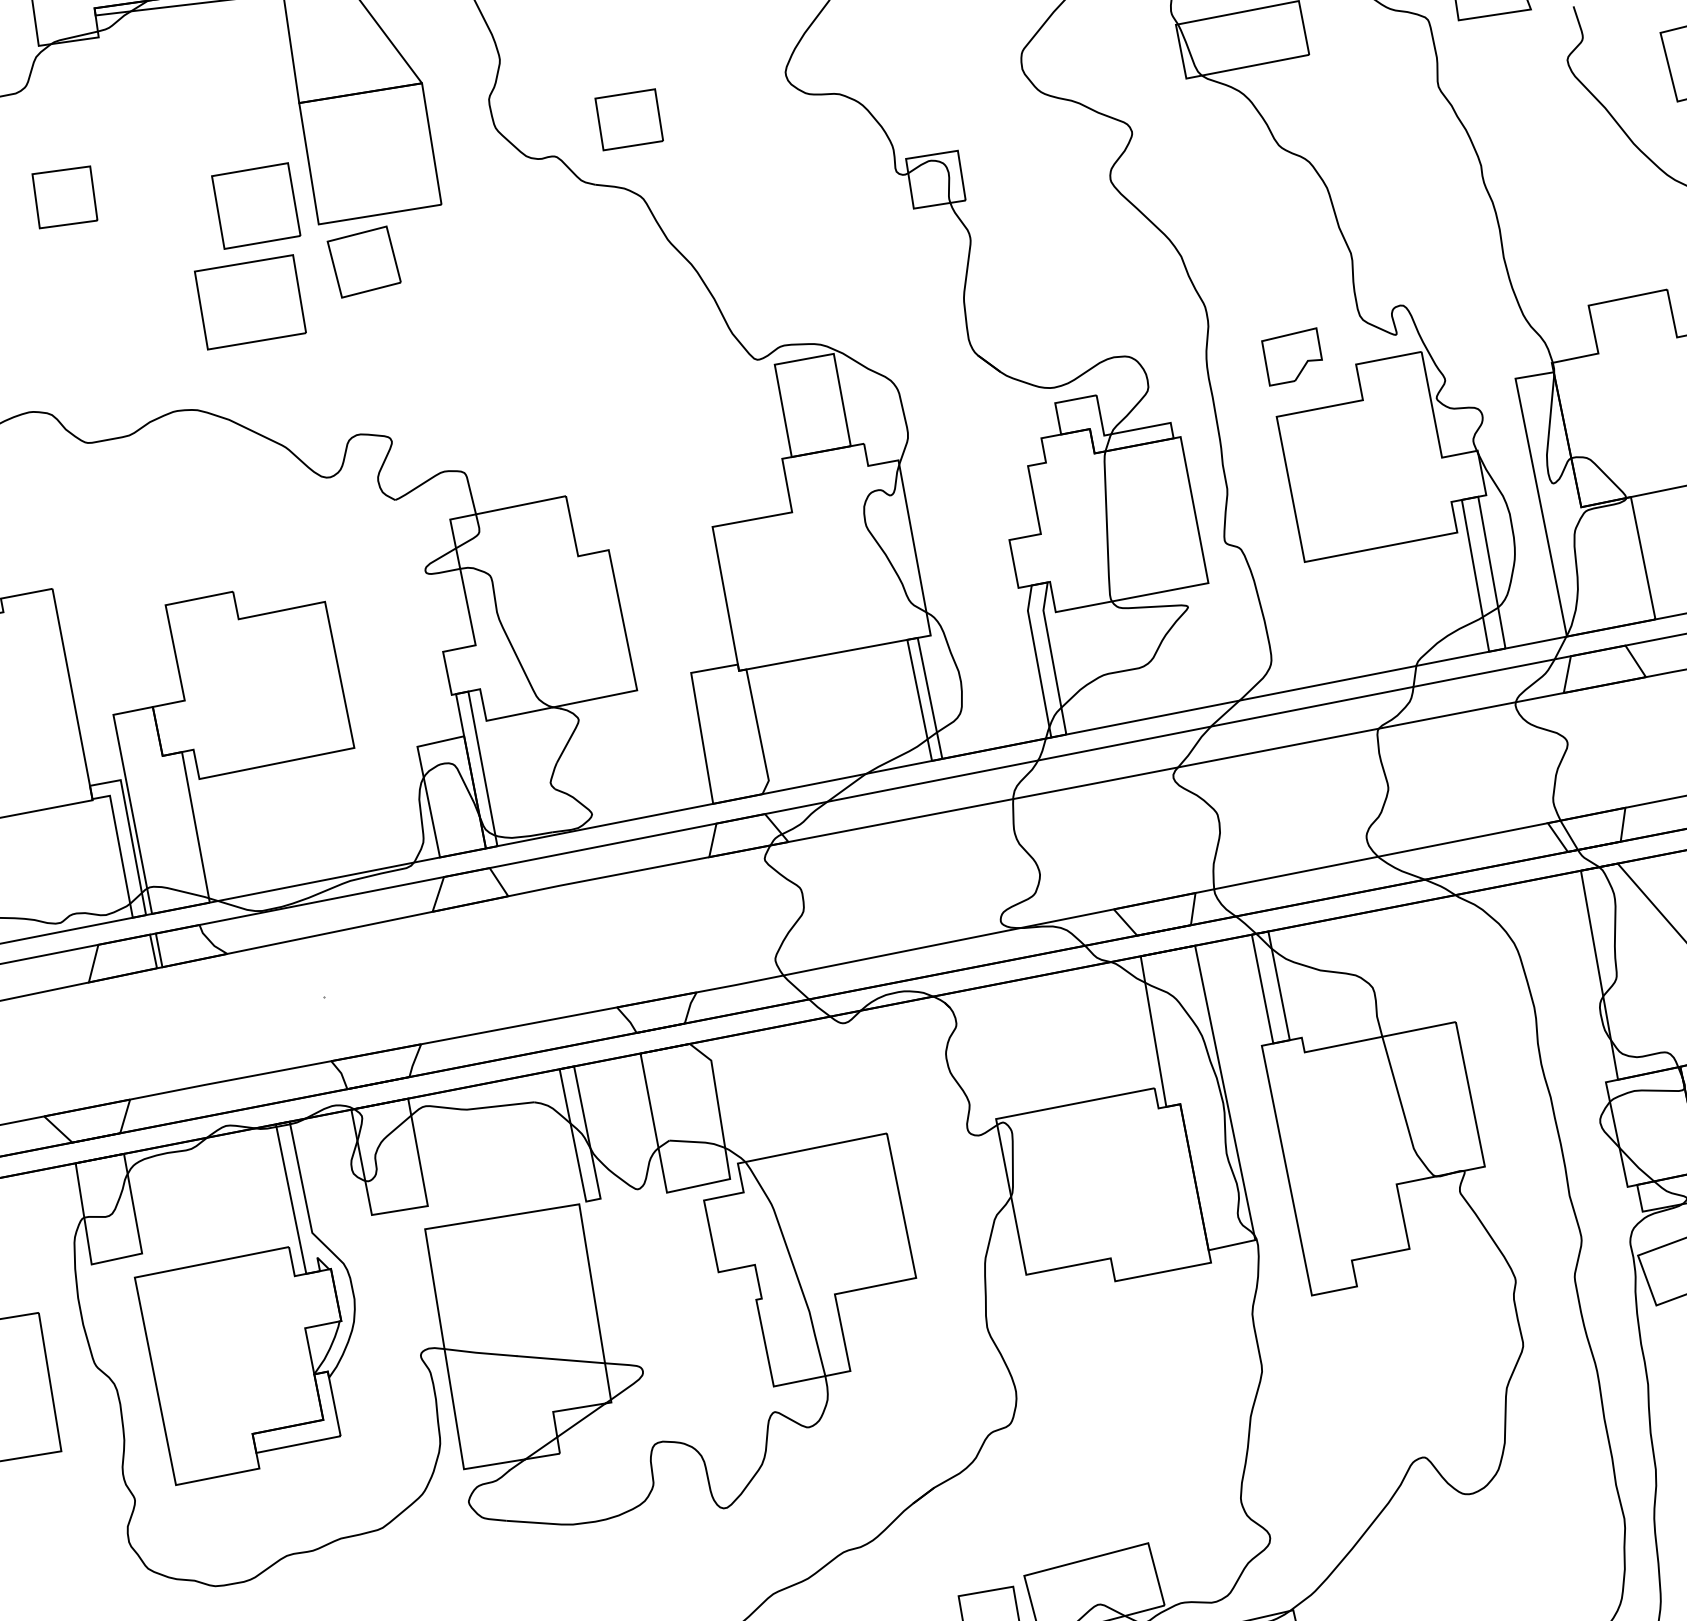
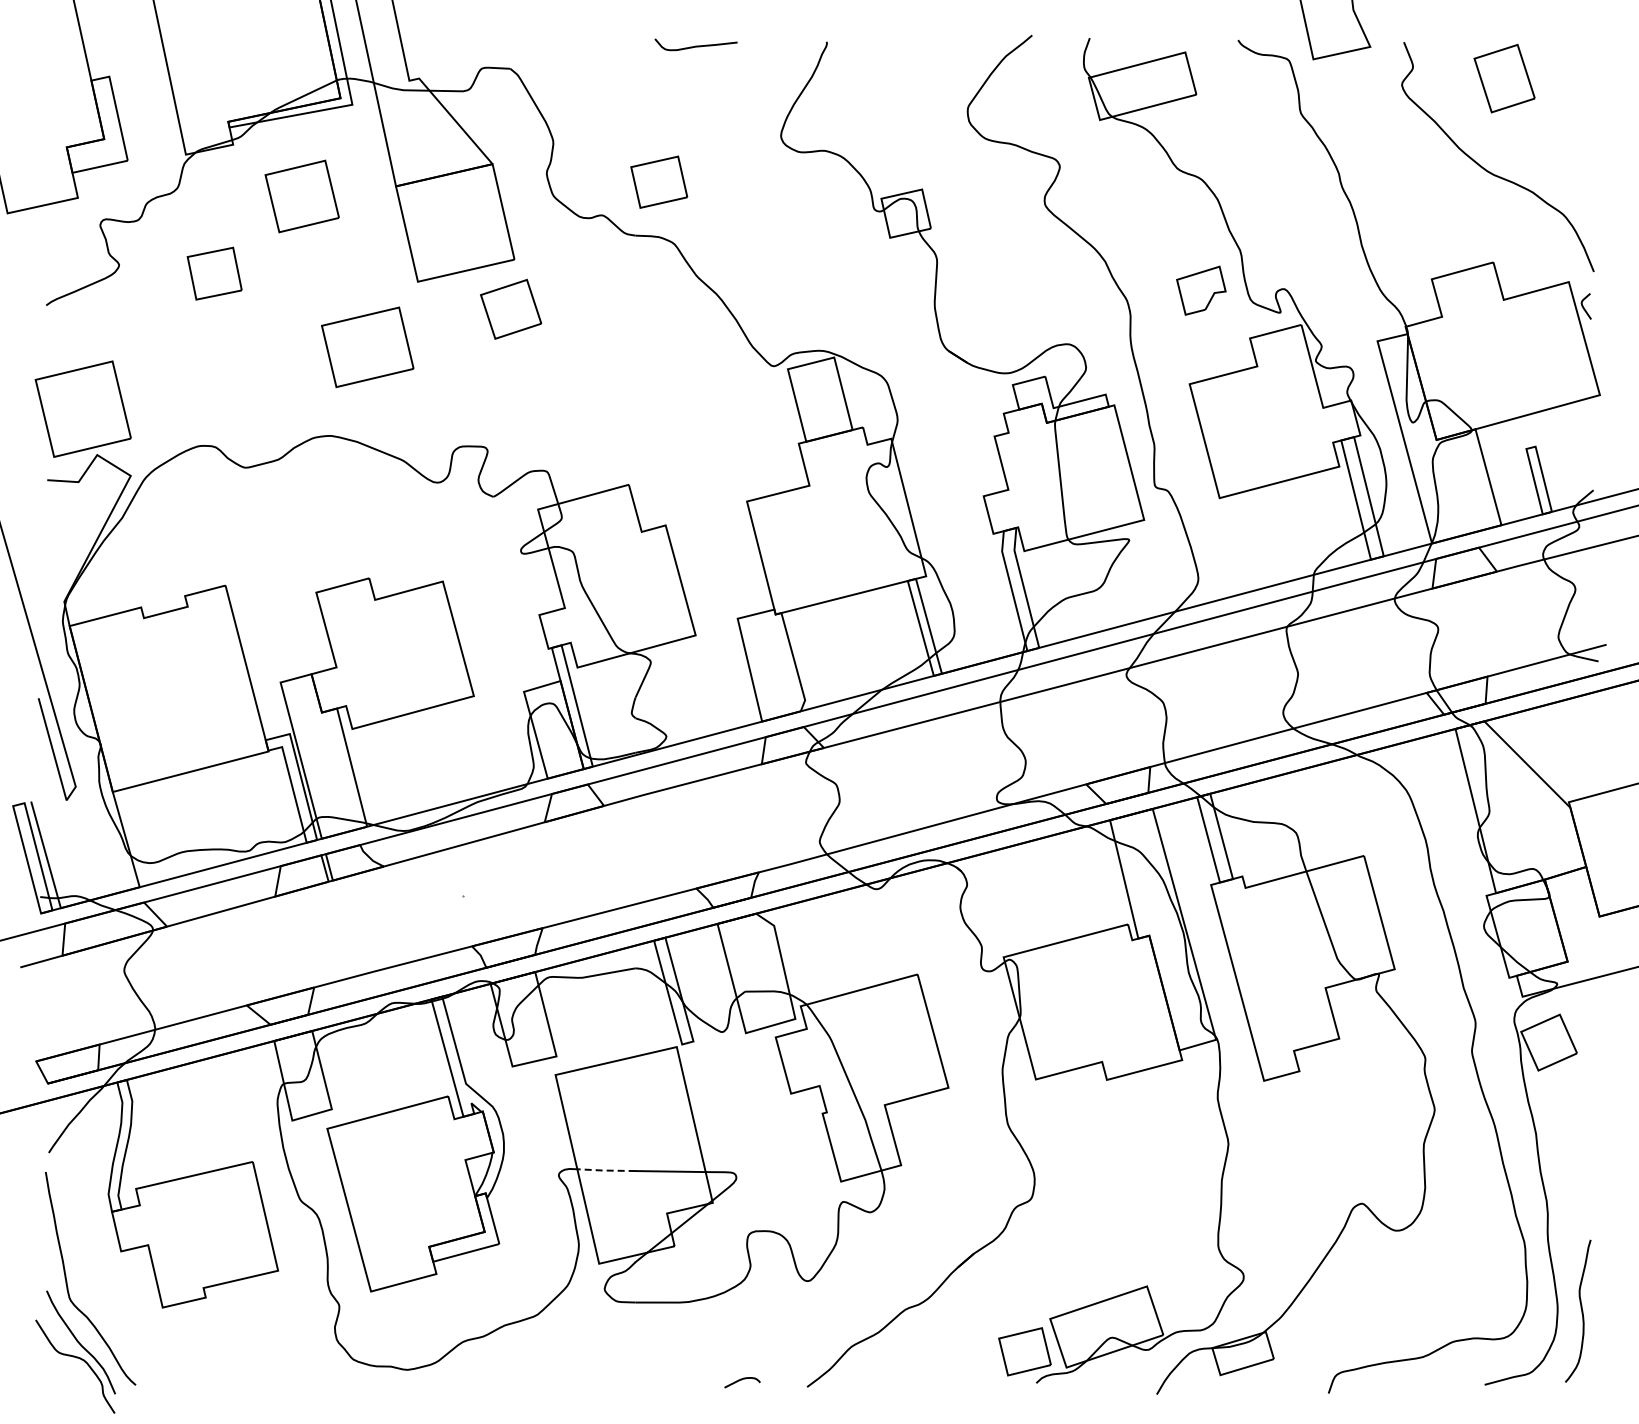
part: (255, 205) -> (301, 196), moved
part: (363, 260) -> (510, 308), moved
part: (1291, 356) -> (1201, 290), moved
line: (479, 1352) -> (605, 1170), solid -> dashed

